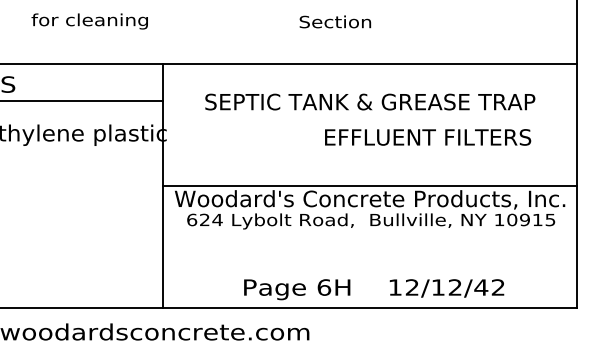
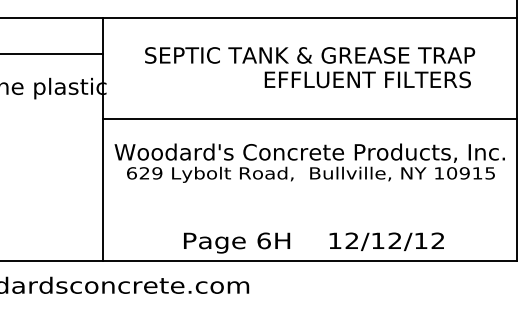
text: (428, 137) -> (368, 79), moved
line: (370, 185) -> (310, 118), moved
text: (217, 219) -> (157, 172), 624 -> 629
text: (481, 287) -> (421, 240), 12/12/42 -> 12/12/12

